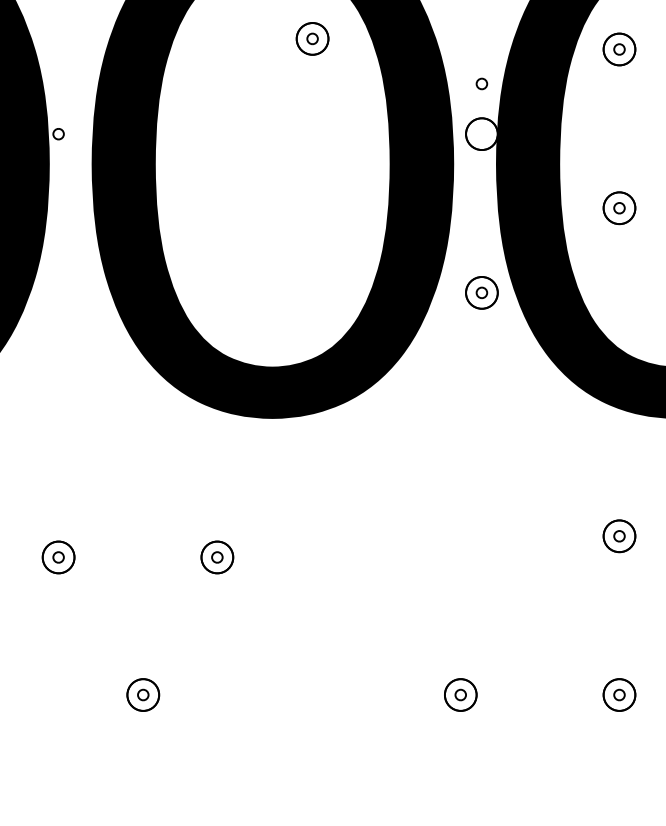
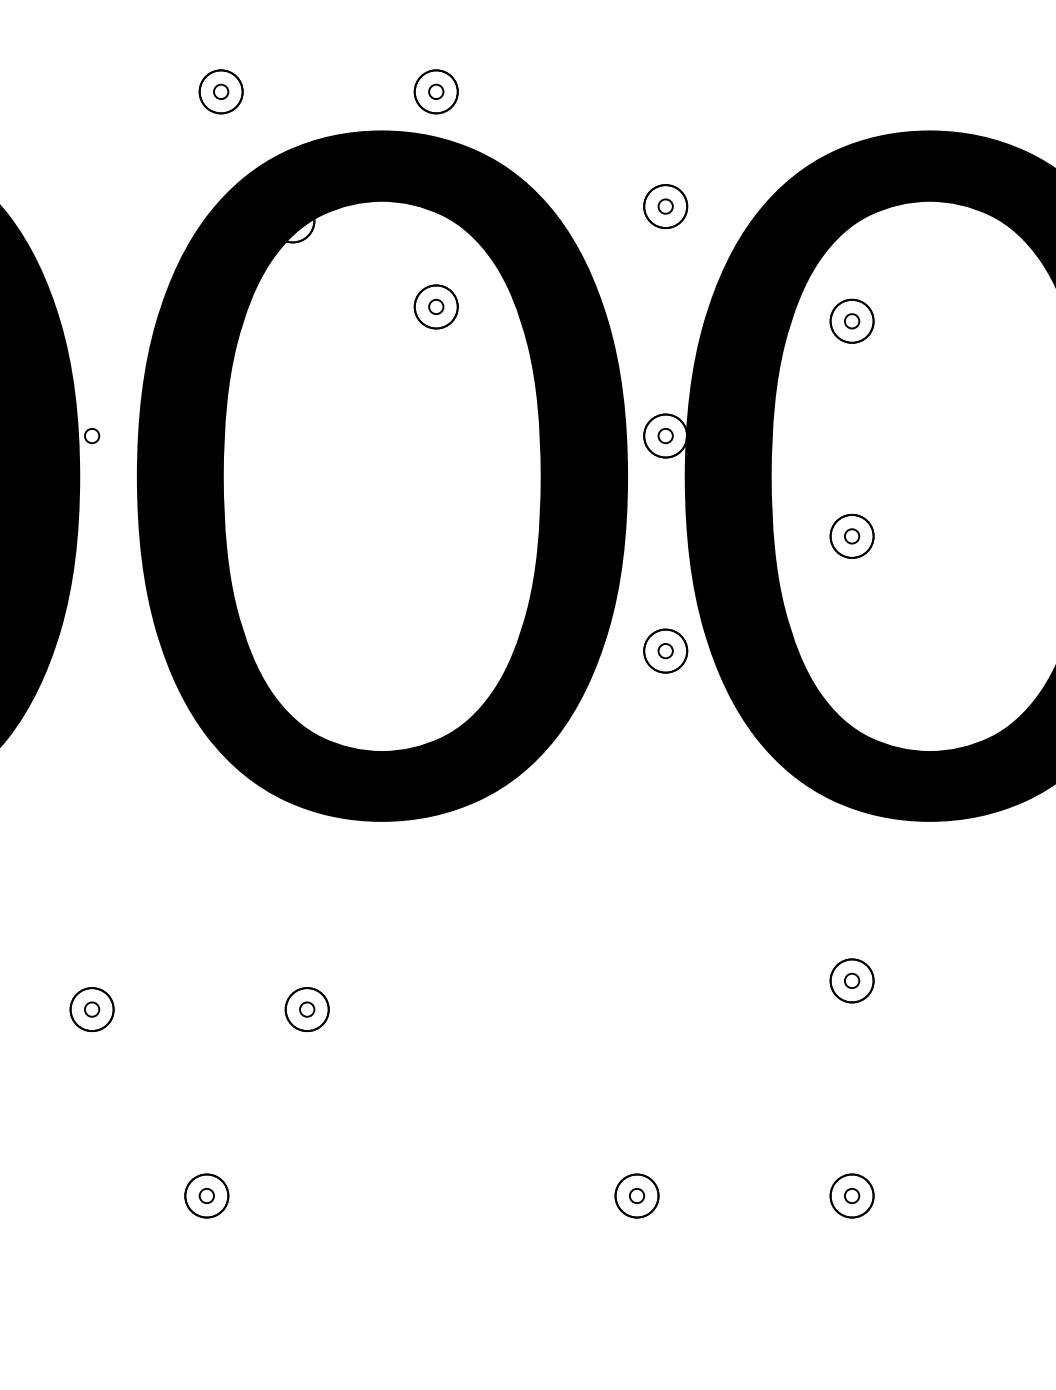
part: (481, 84) -> (665, 436), moved

